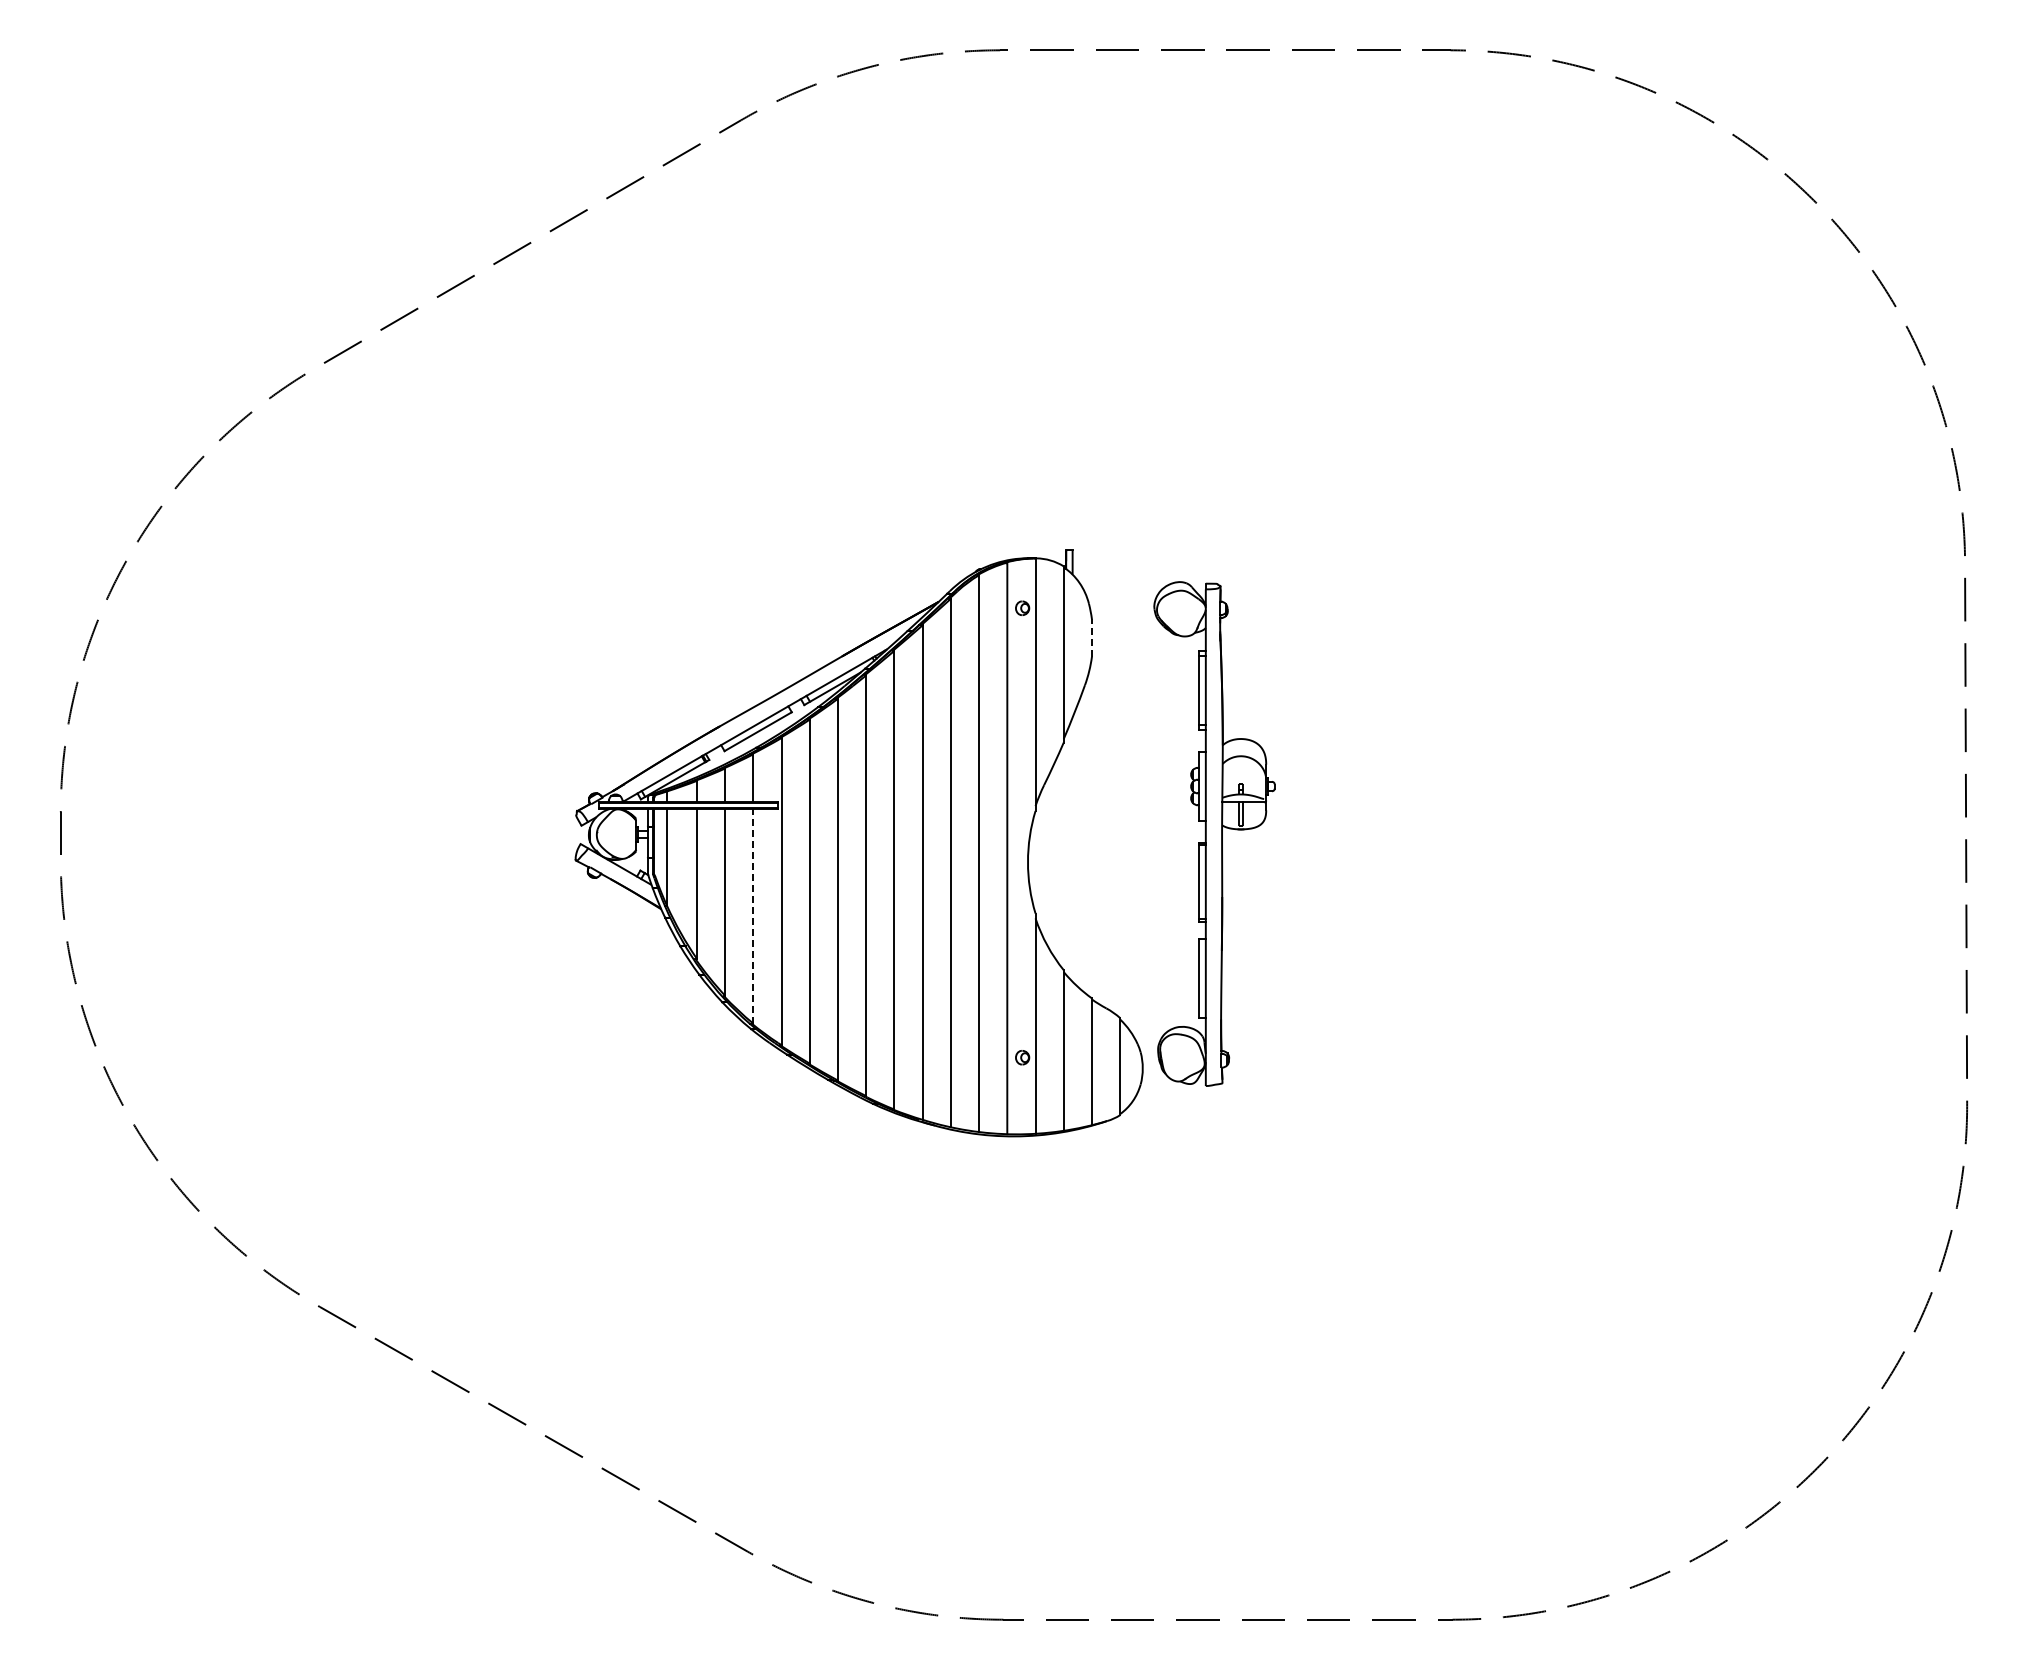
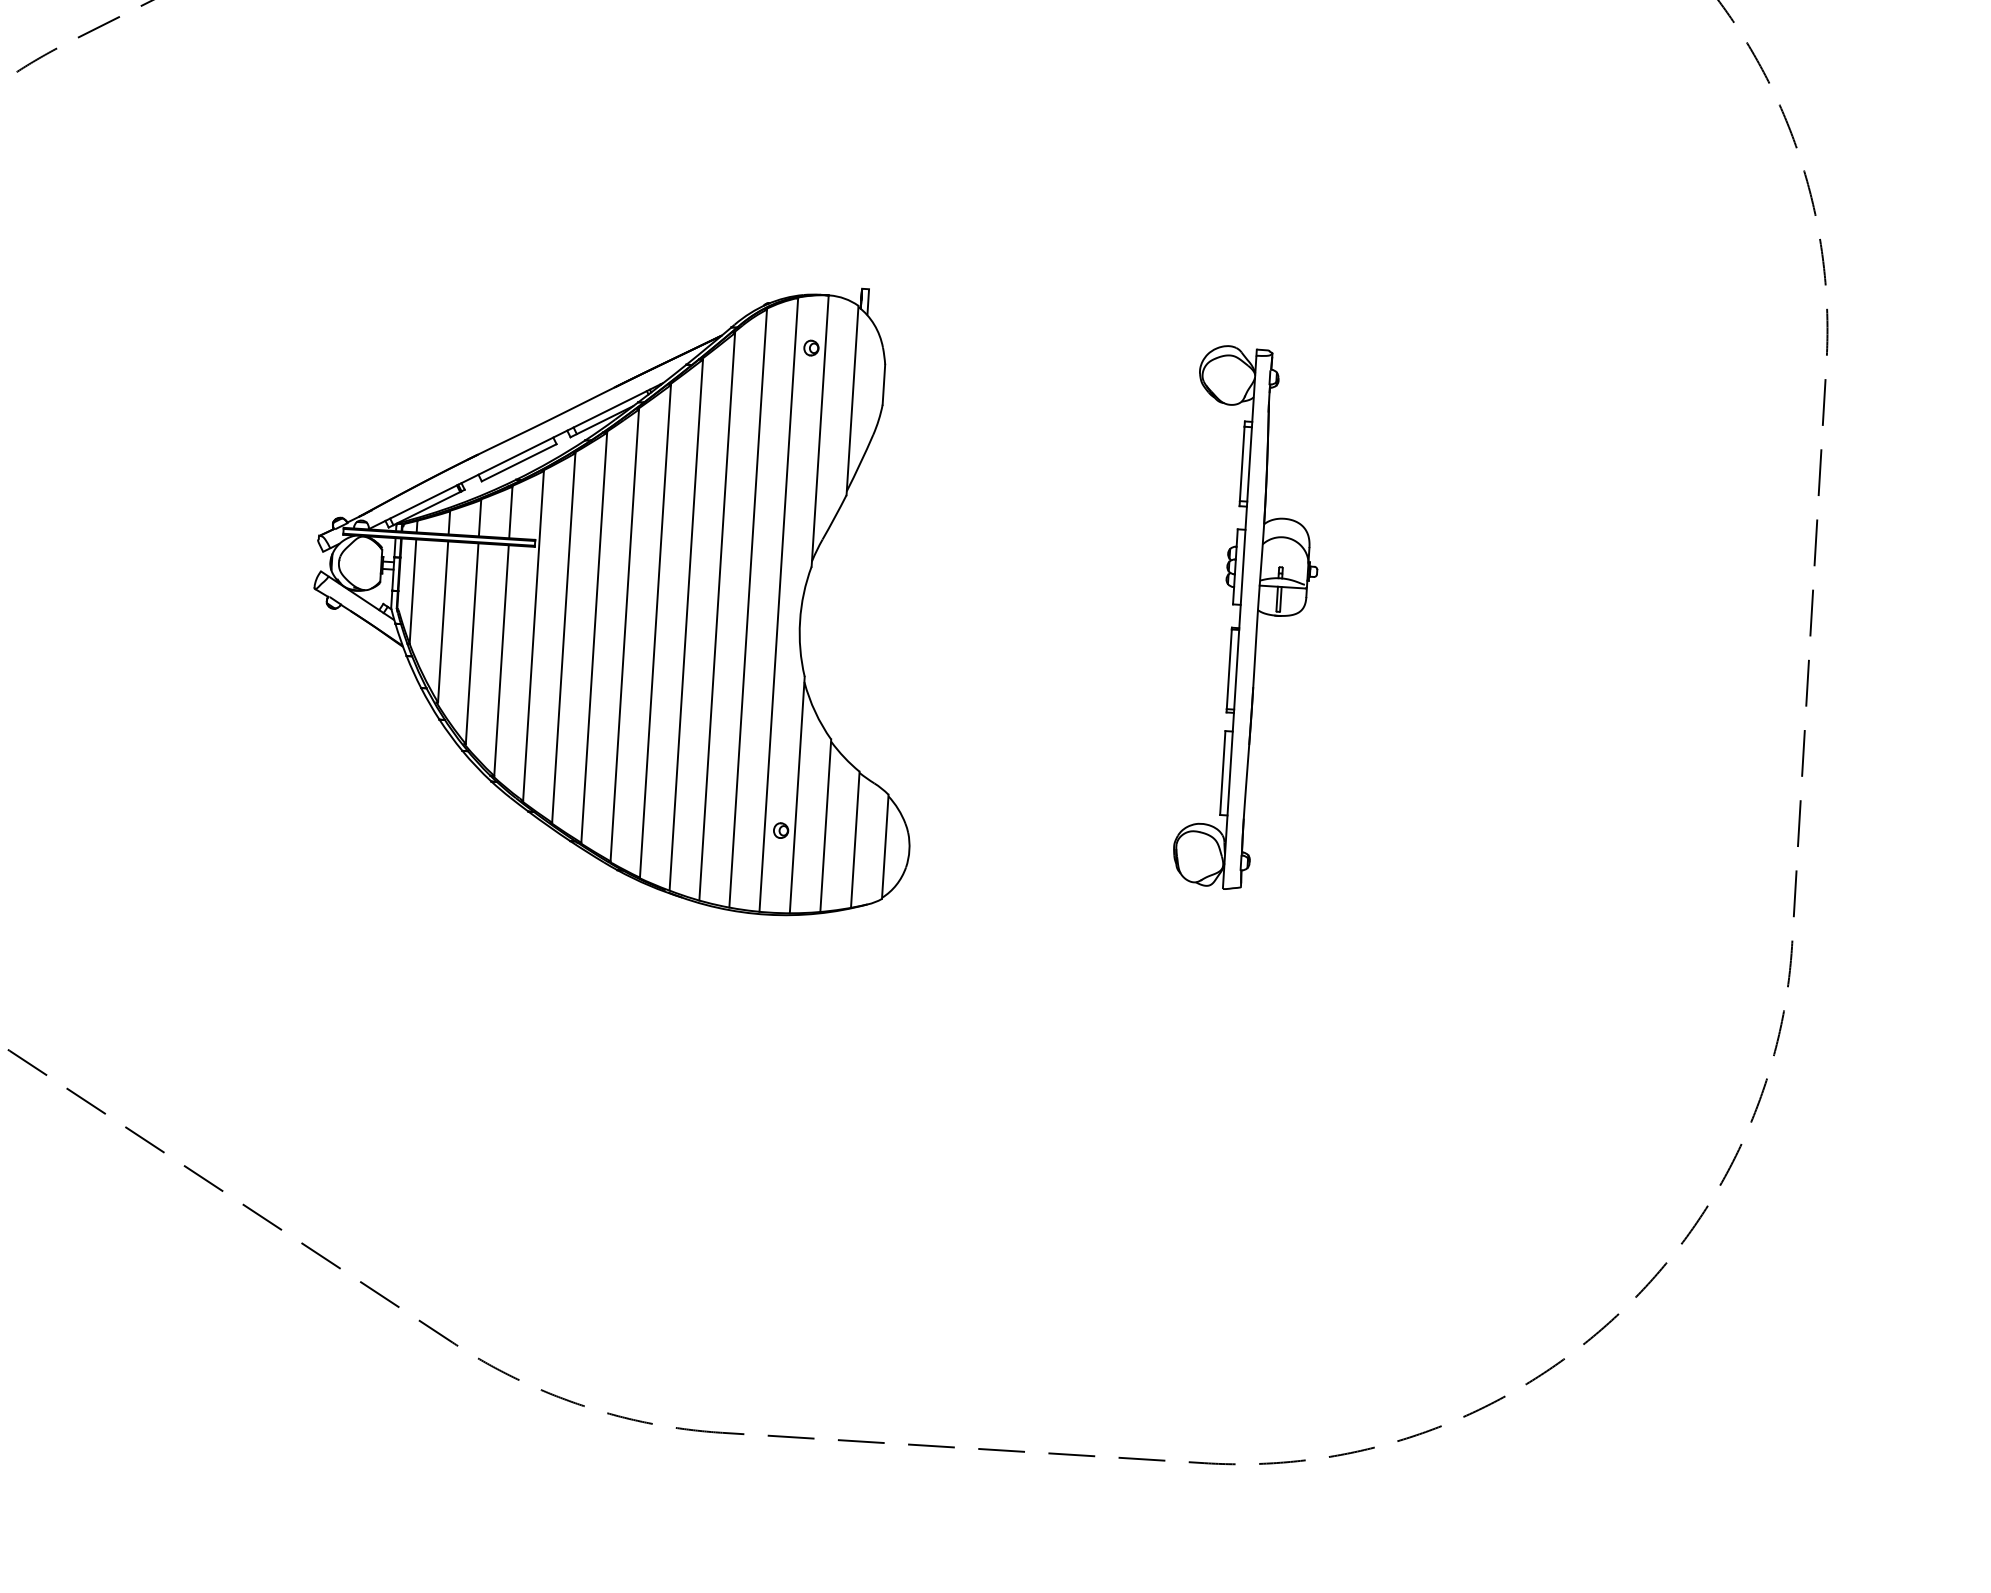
line: (1091, 638) -> (883, 385), dashed -> solid
part: (1214, 833) -> (1249, 618), moved
line: (753, 915) -> (501, 659), dashed -> solid

